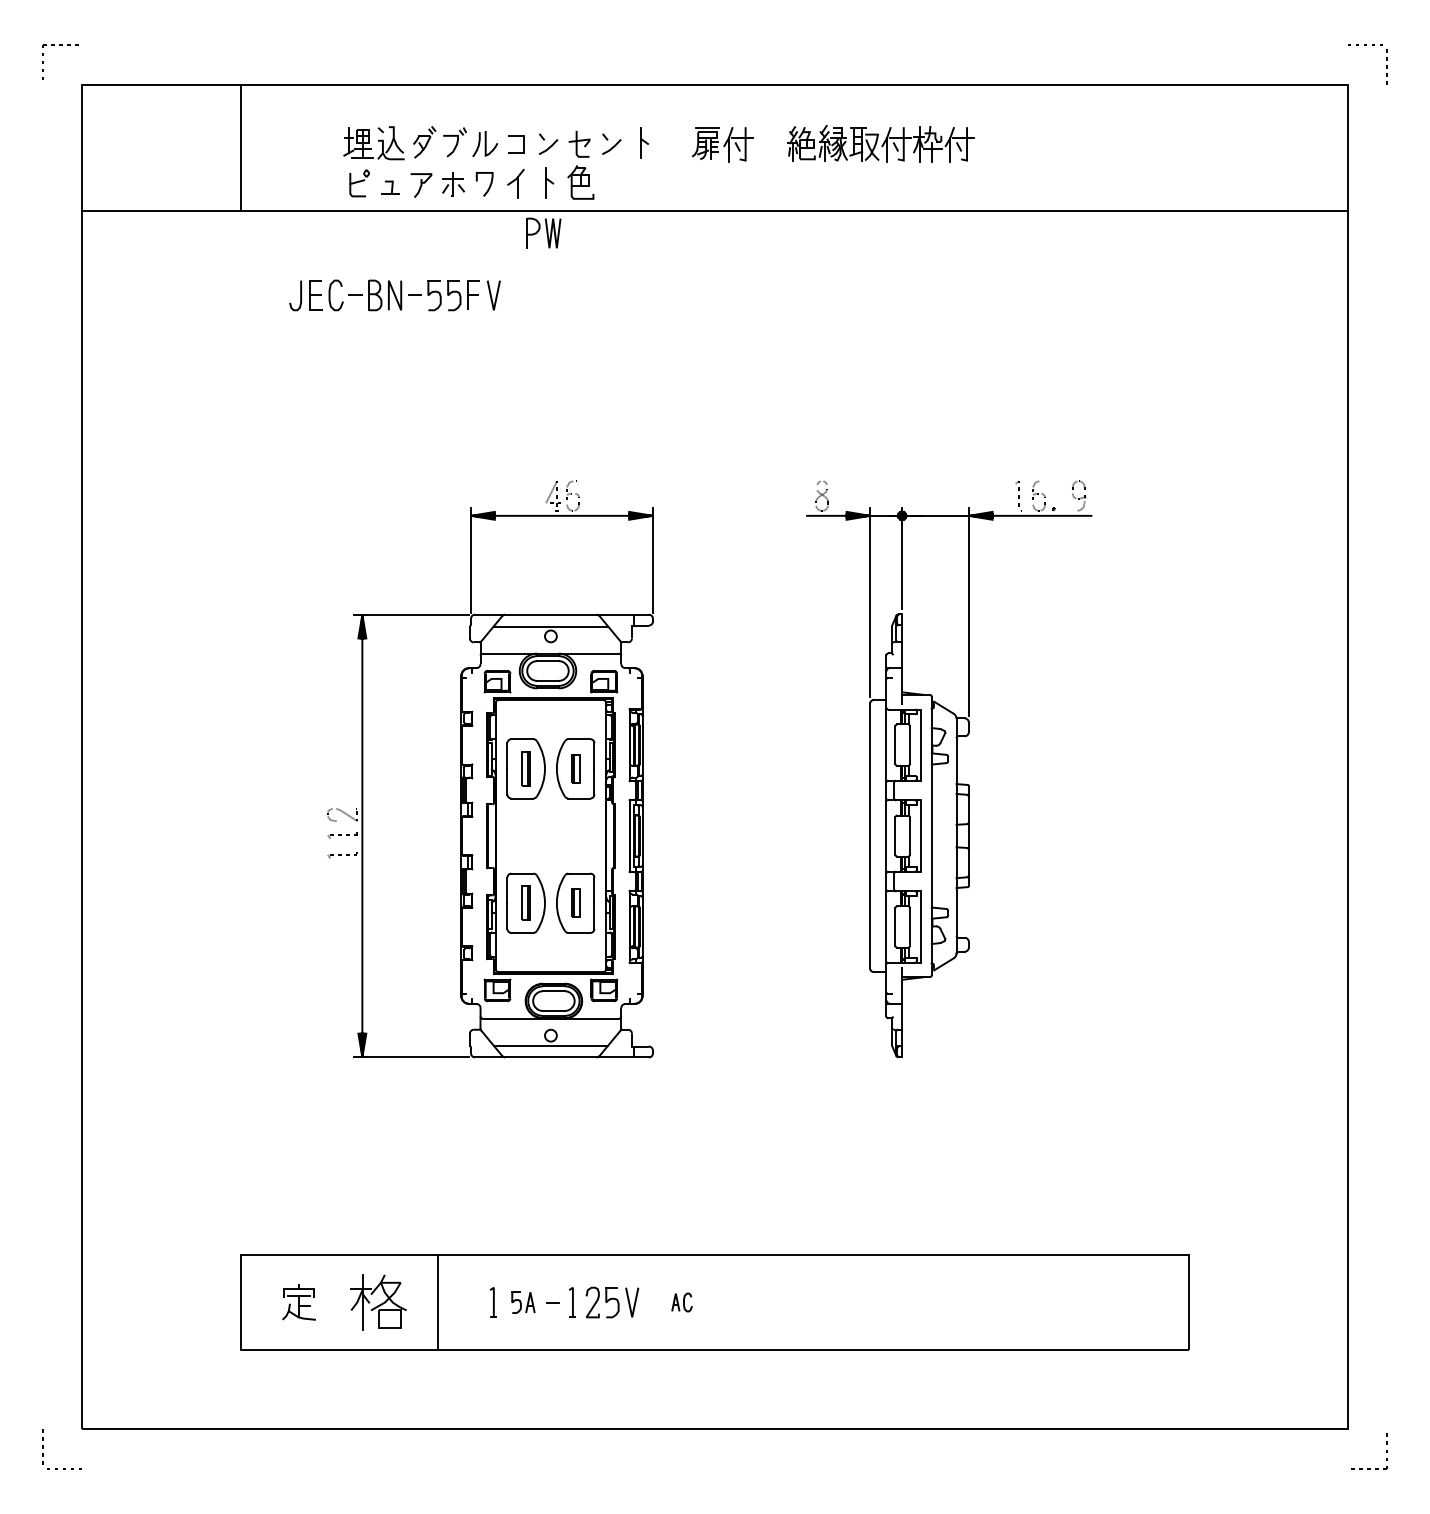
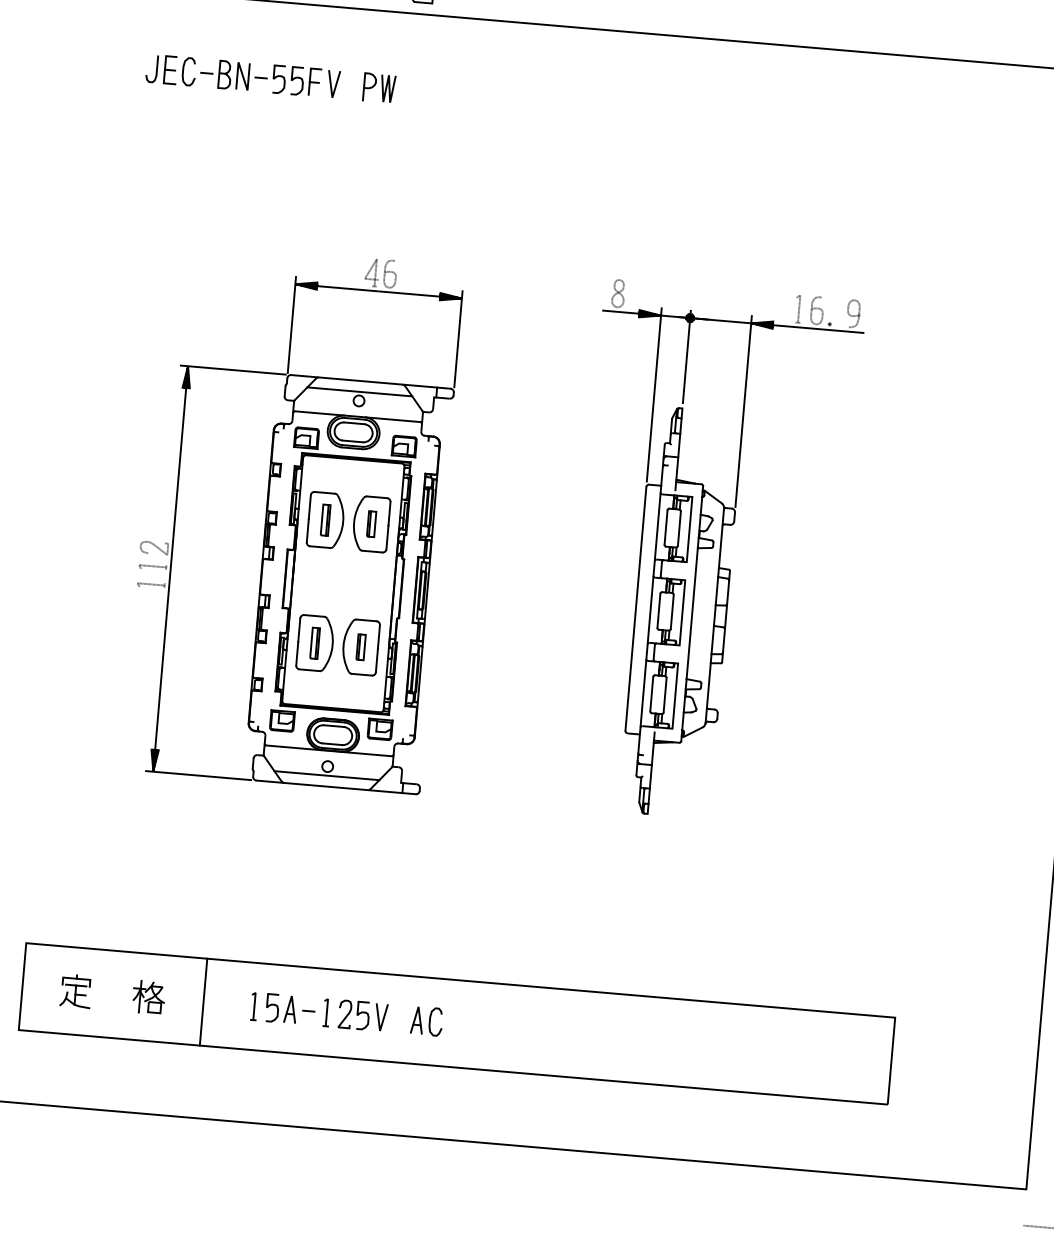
part: (543, 232) -> (379, 87), moved
part: (378, 1302) -> (148, 997), size x0.62
part: (523, 1302) -> (281, 1008), size x1.43
part: (681, 1302) -> (426, 1021), size x1.67

